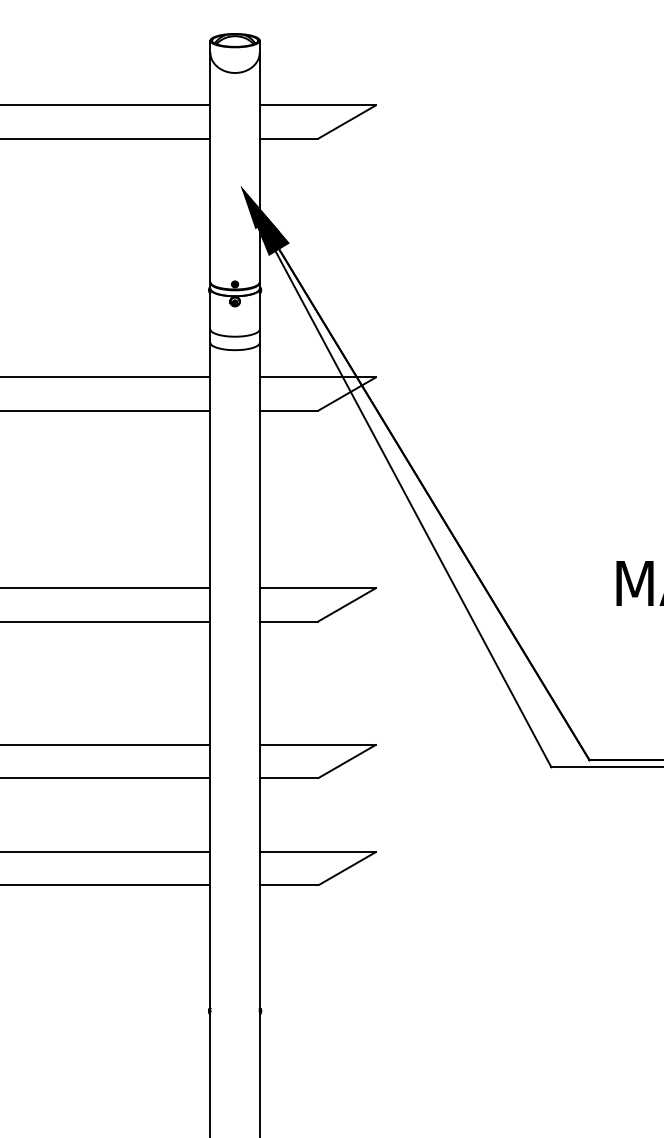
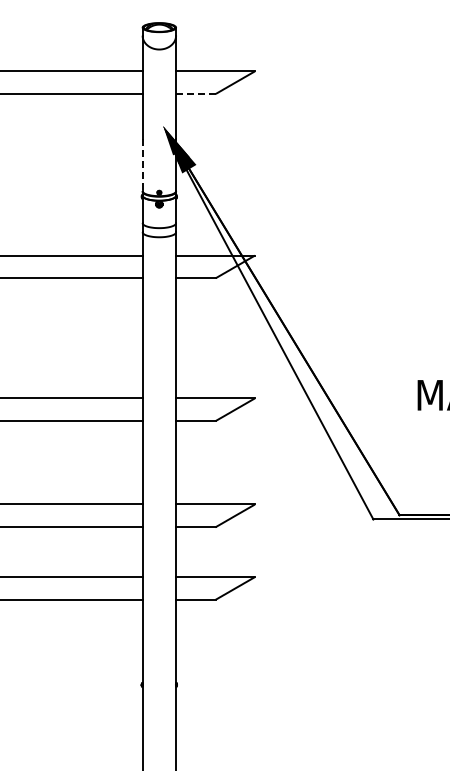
line: (288, 139) -> (195, 94), solid -> dashed
line: (210, 244) -> (142, 165), solid -> dashed

